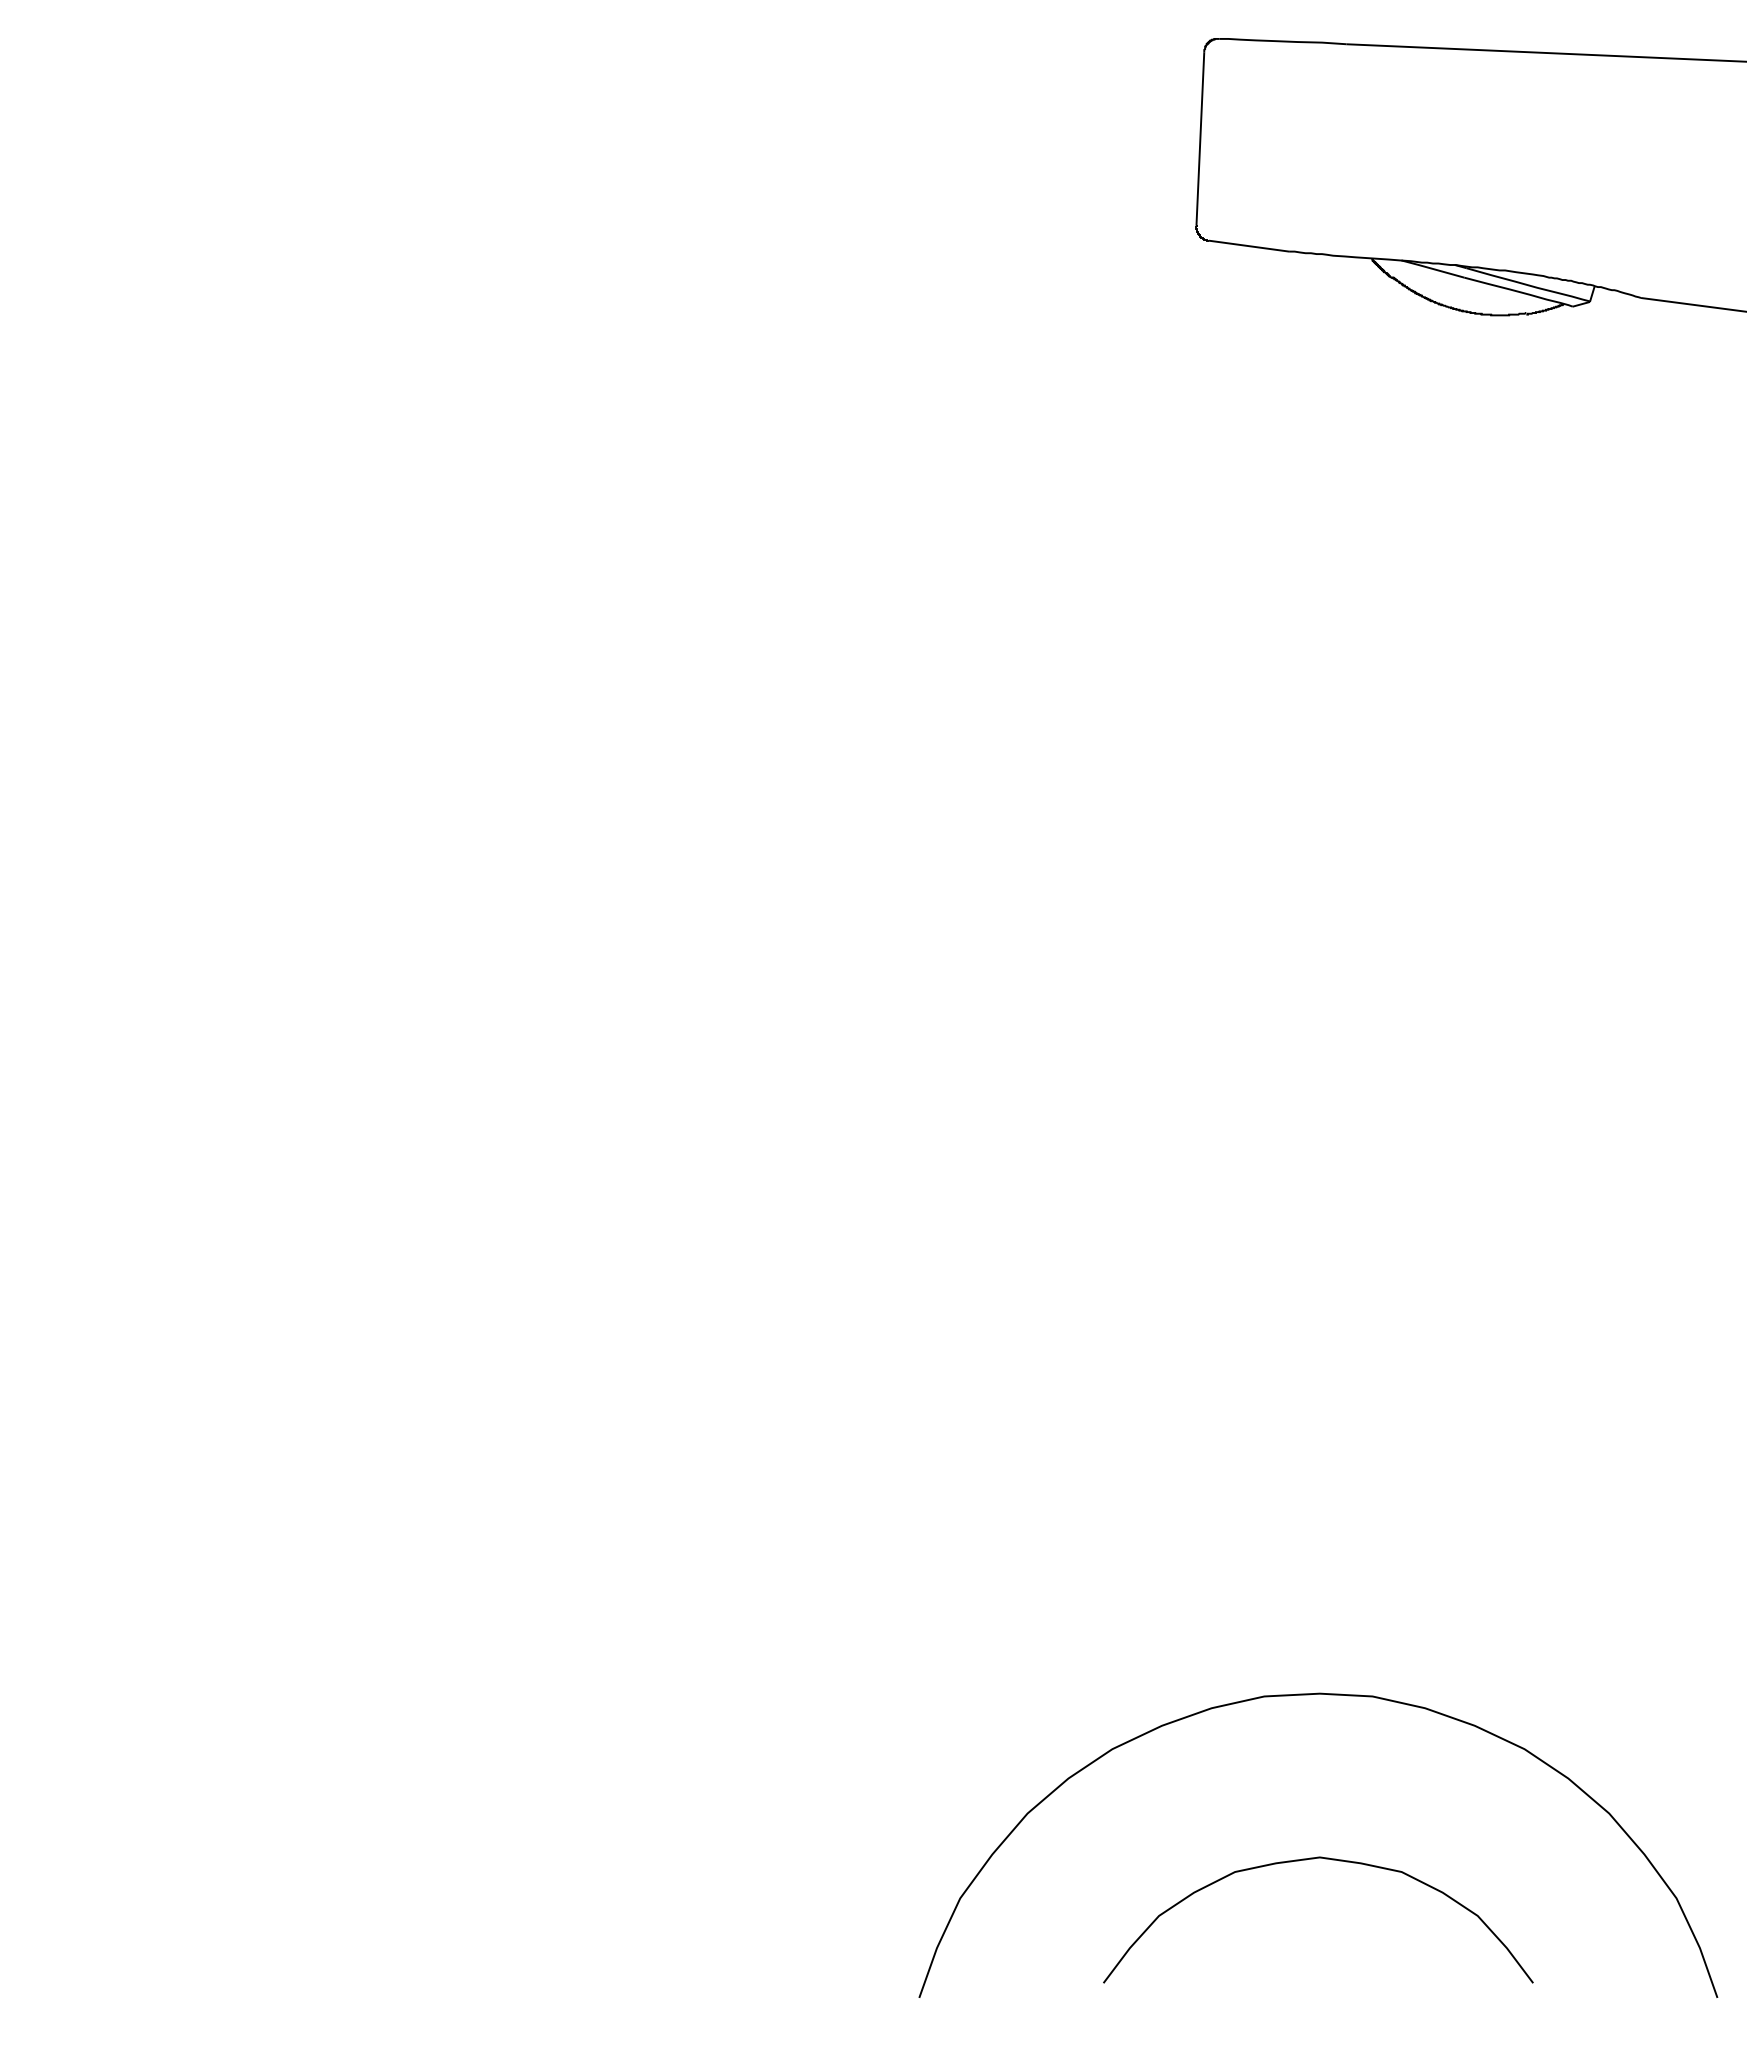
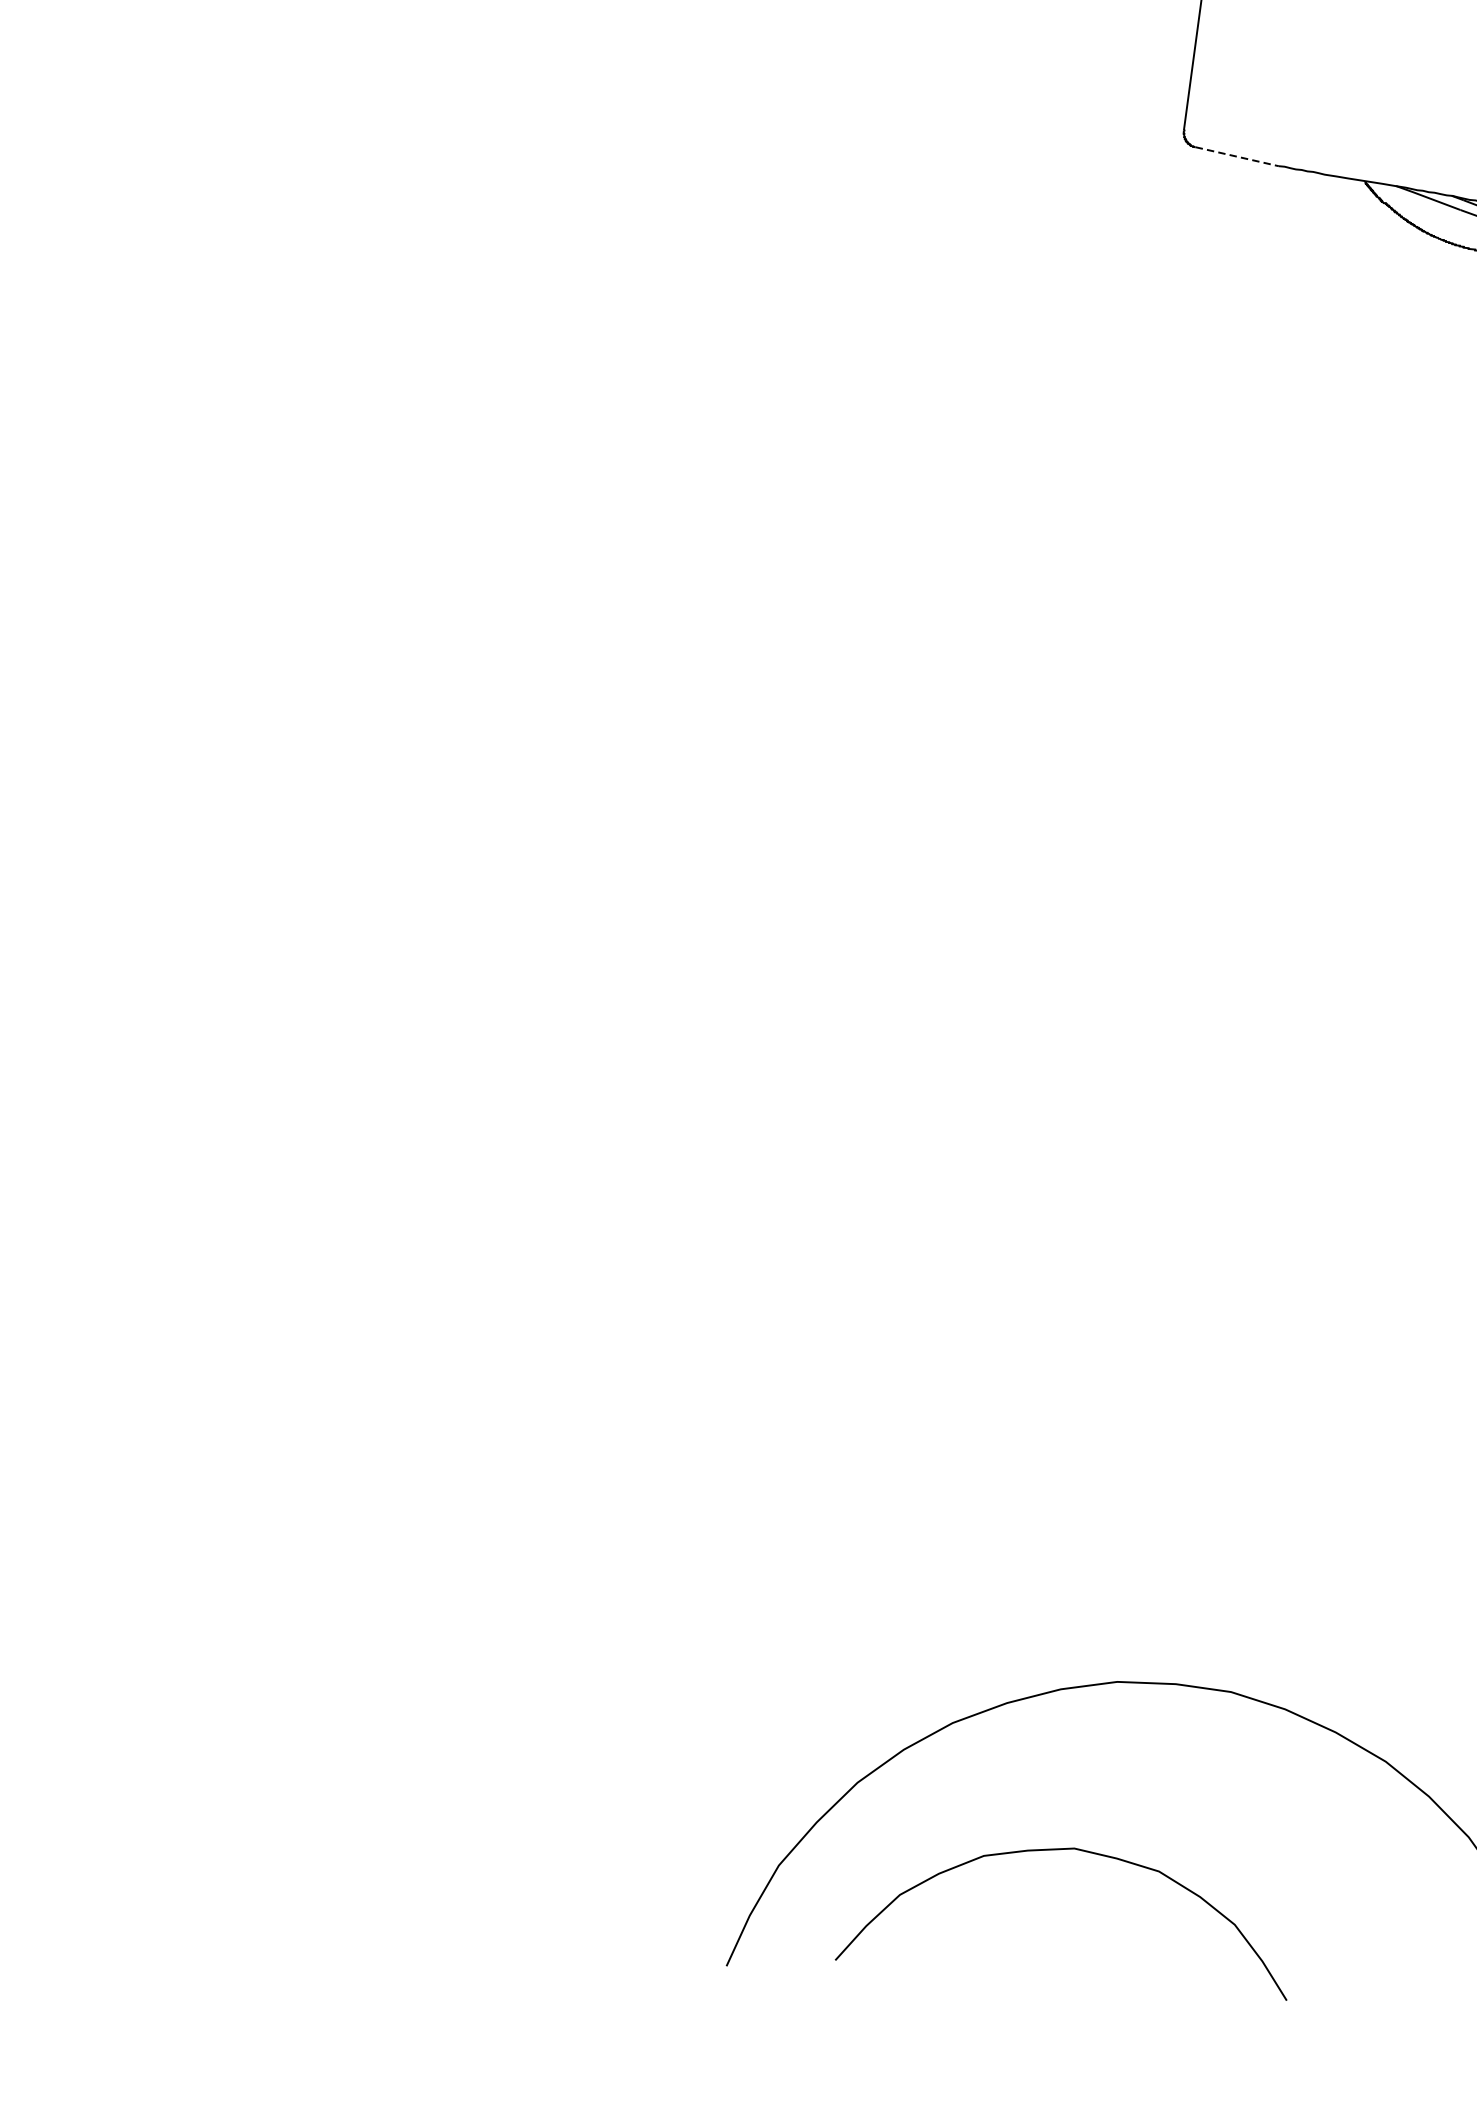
line: (1249, 246) -> (1237, 157), solid -> dashed
curve: (1314, 1859) -> (1068, 1850), moved

